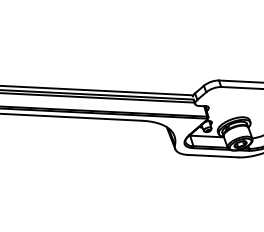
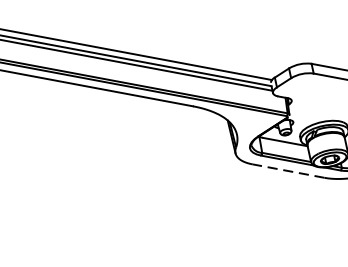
line: (212, 156) -> (287, 171), solid -> dashed

